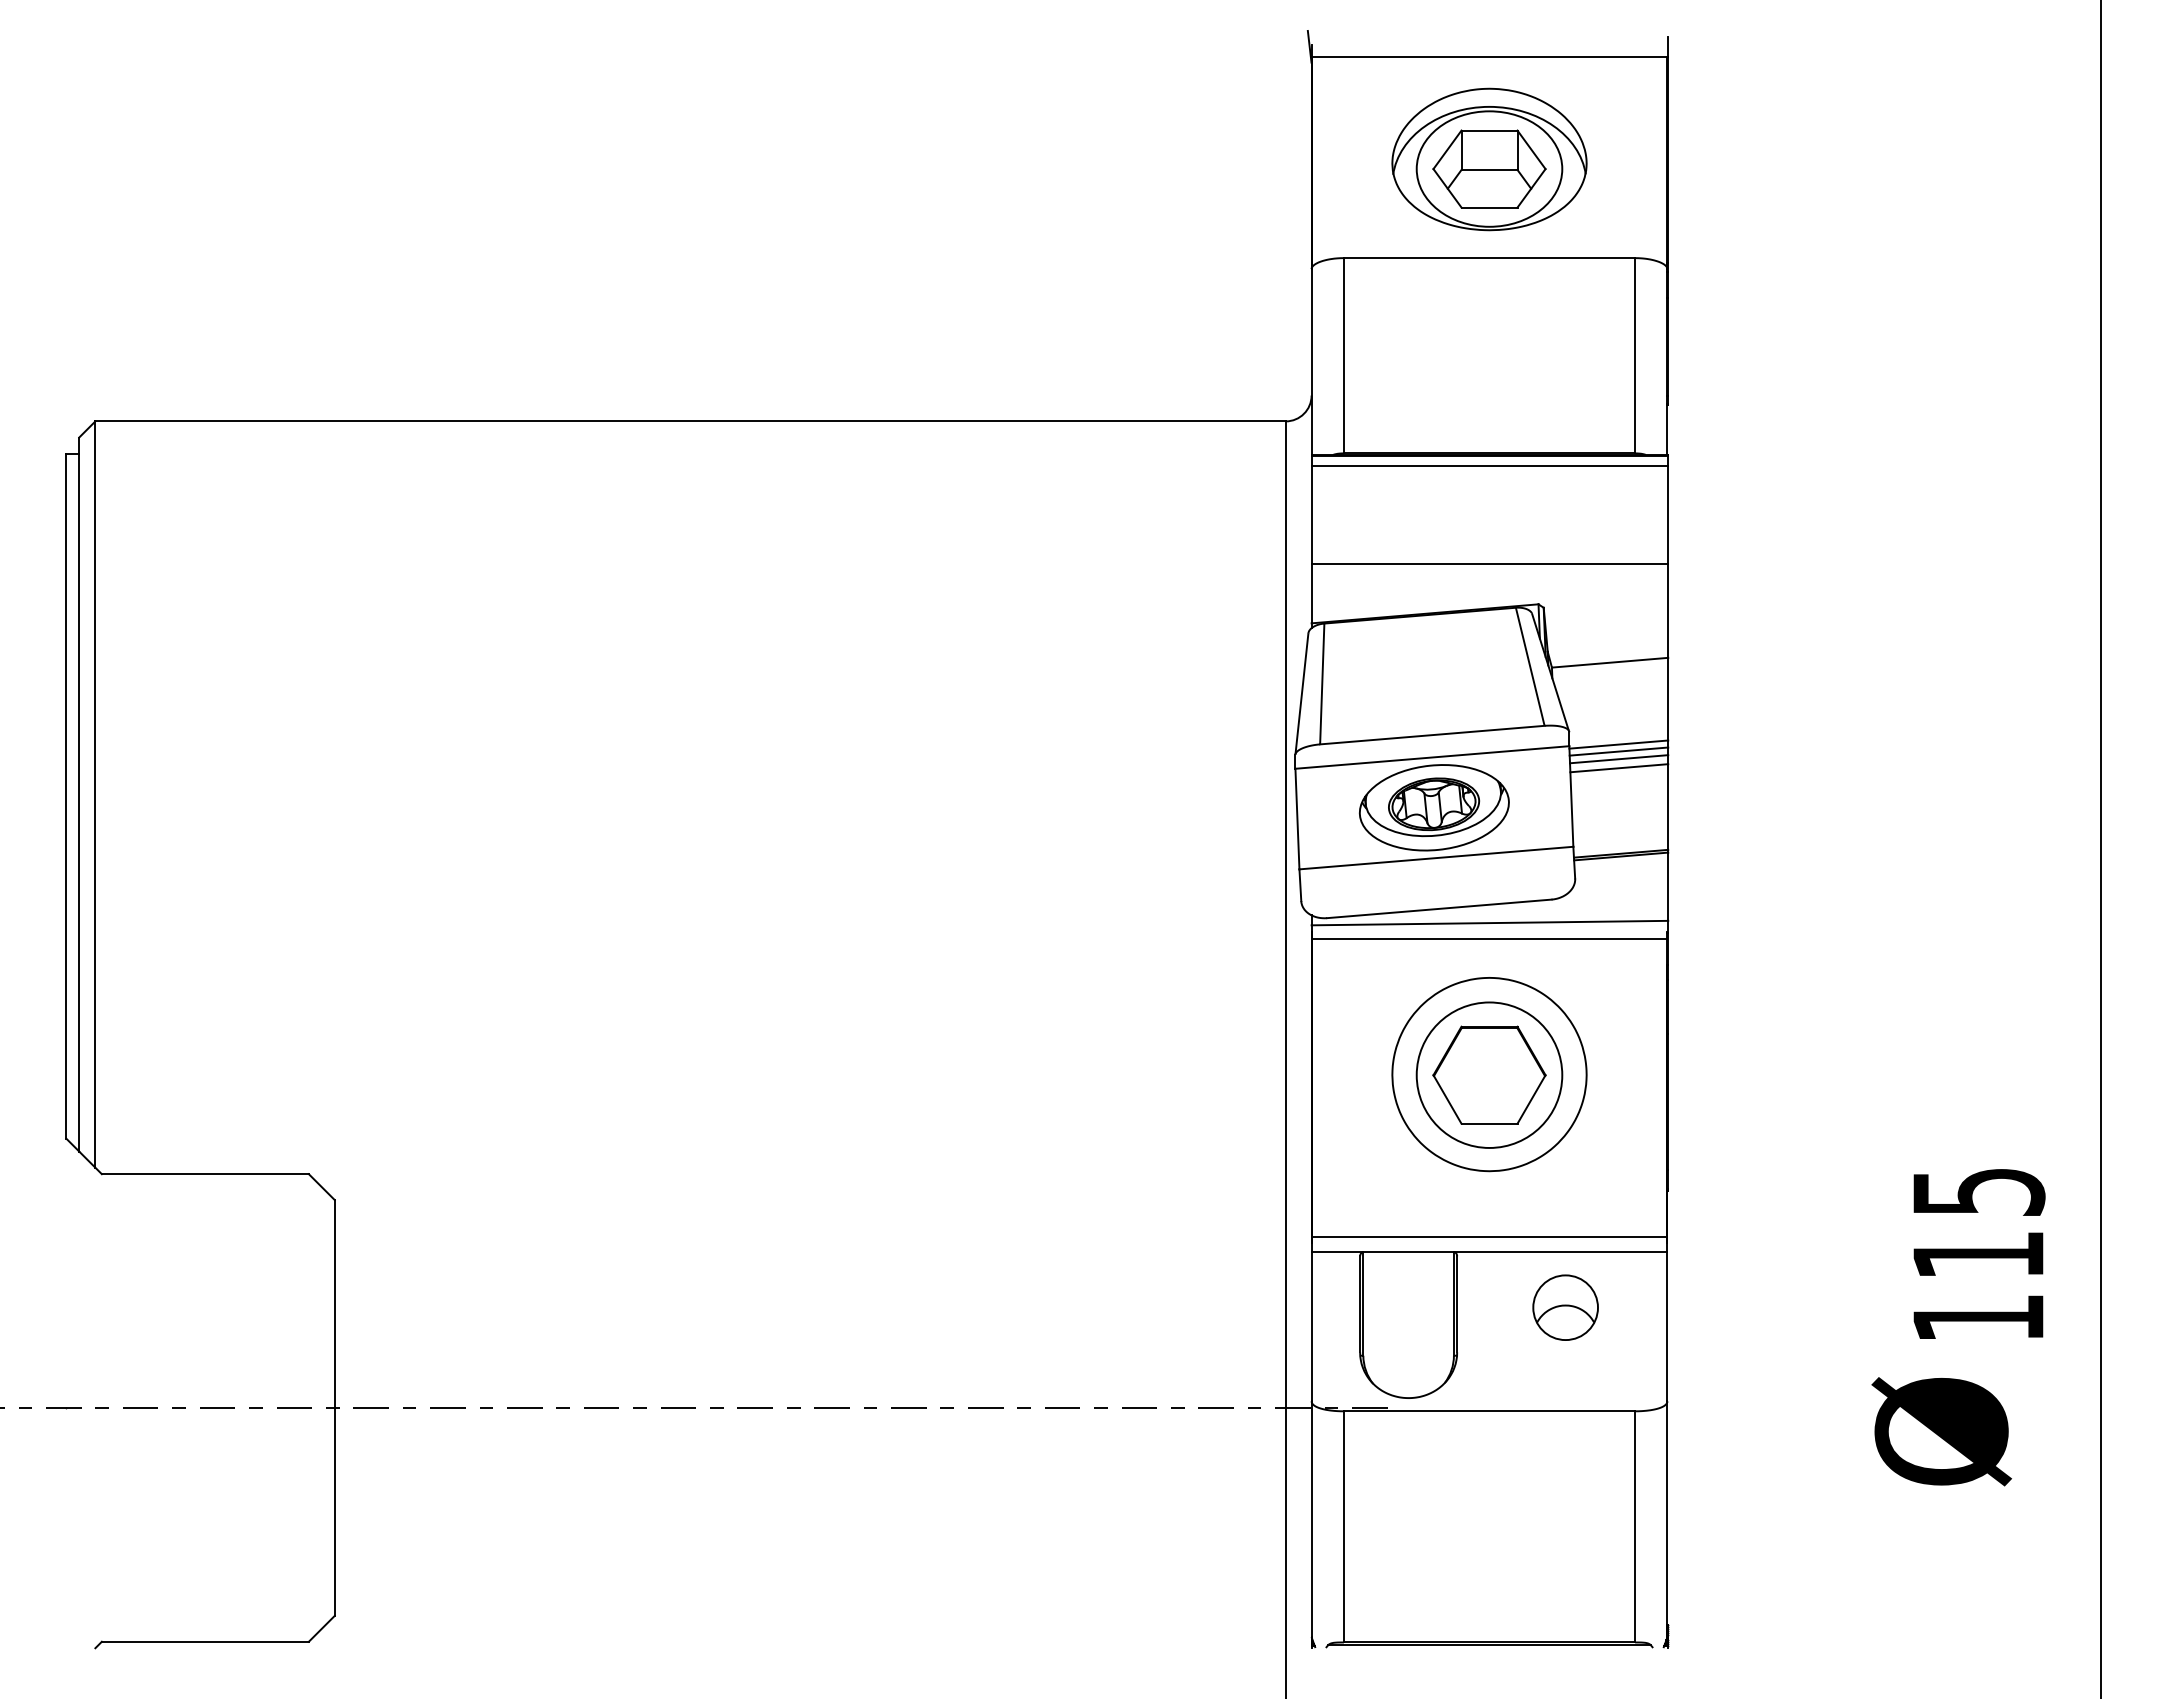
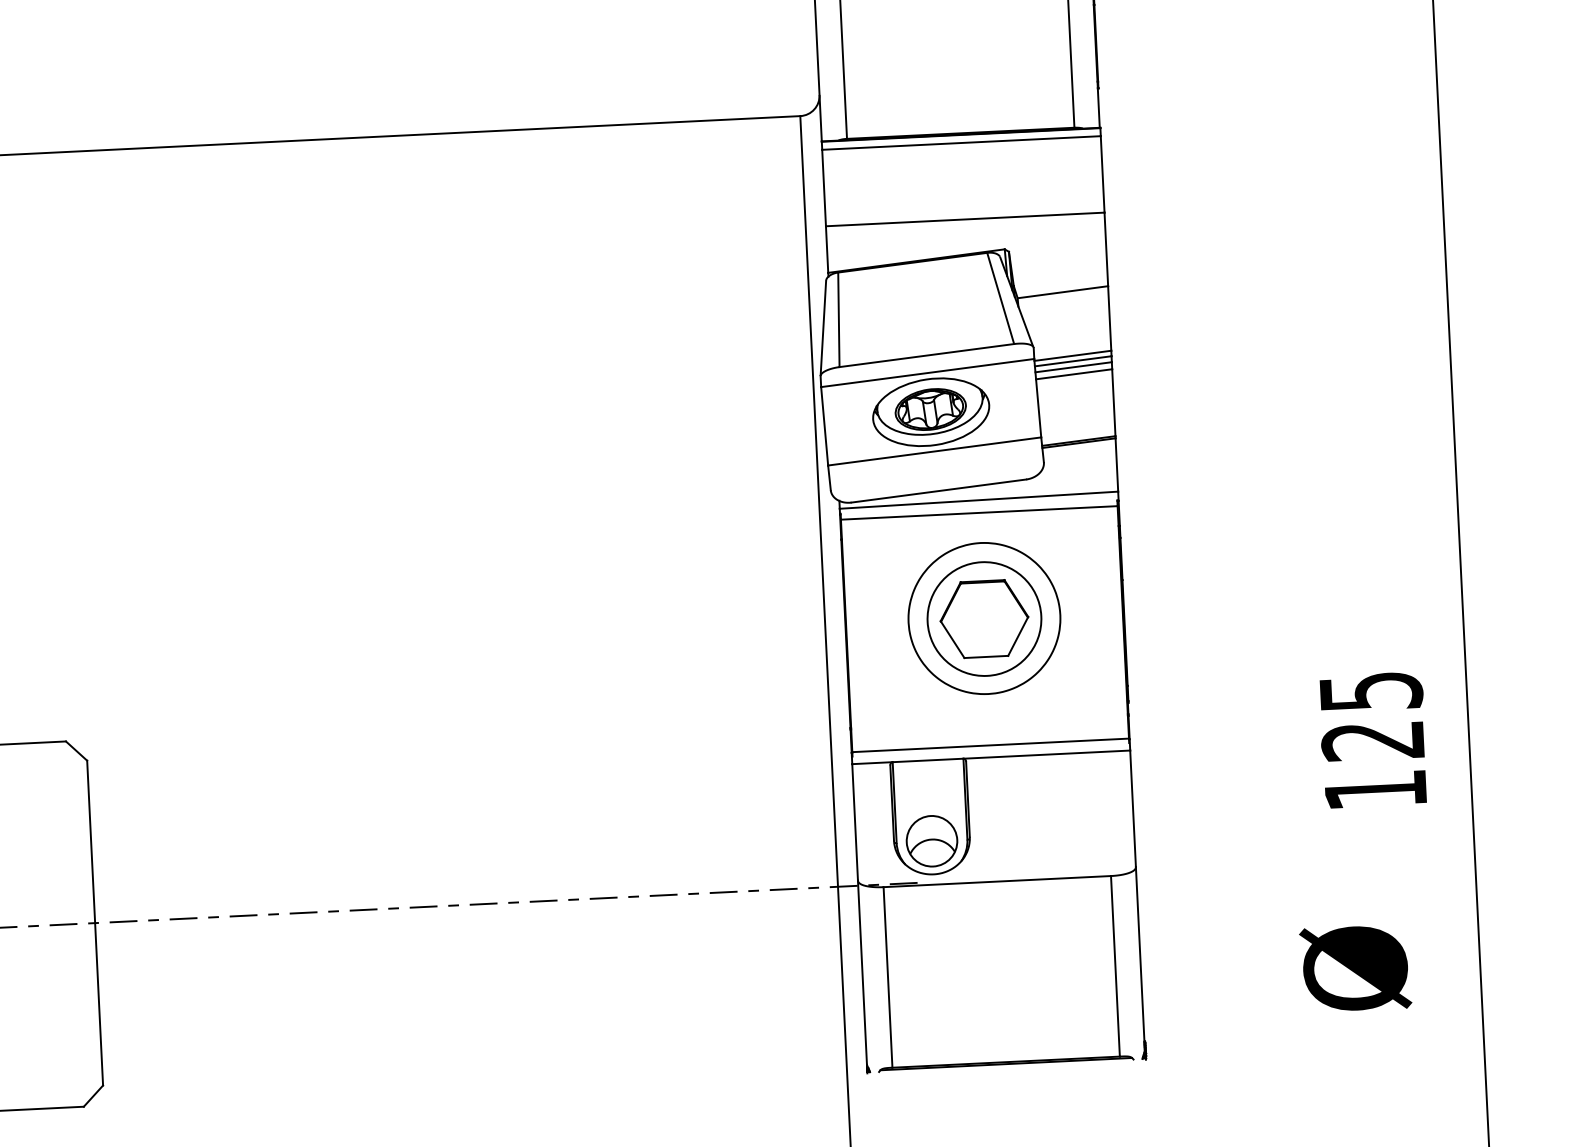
text: (1977, 1255) -> (1372, 741), 115 -> 125
part: (1565, 1307) -> (931, 841), moved
text: (1941, 1431) -> (1355, 968), moved

